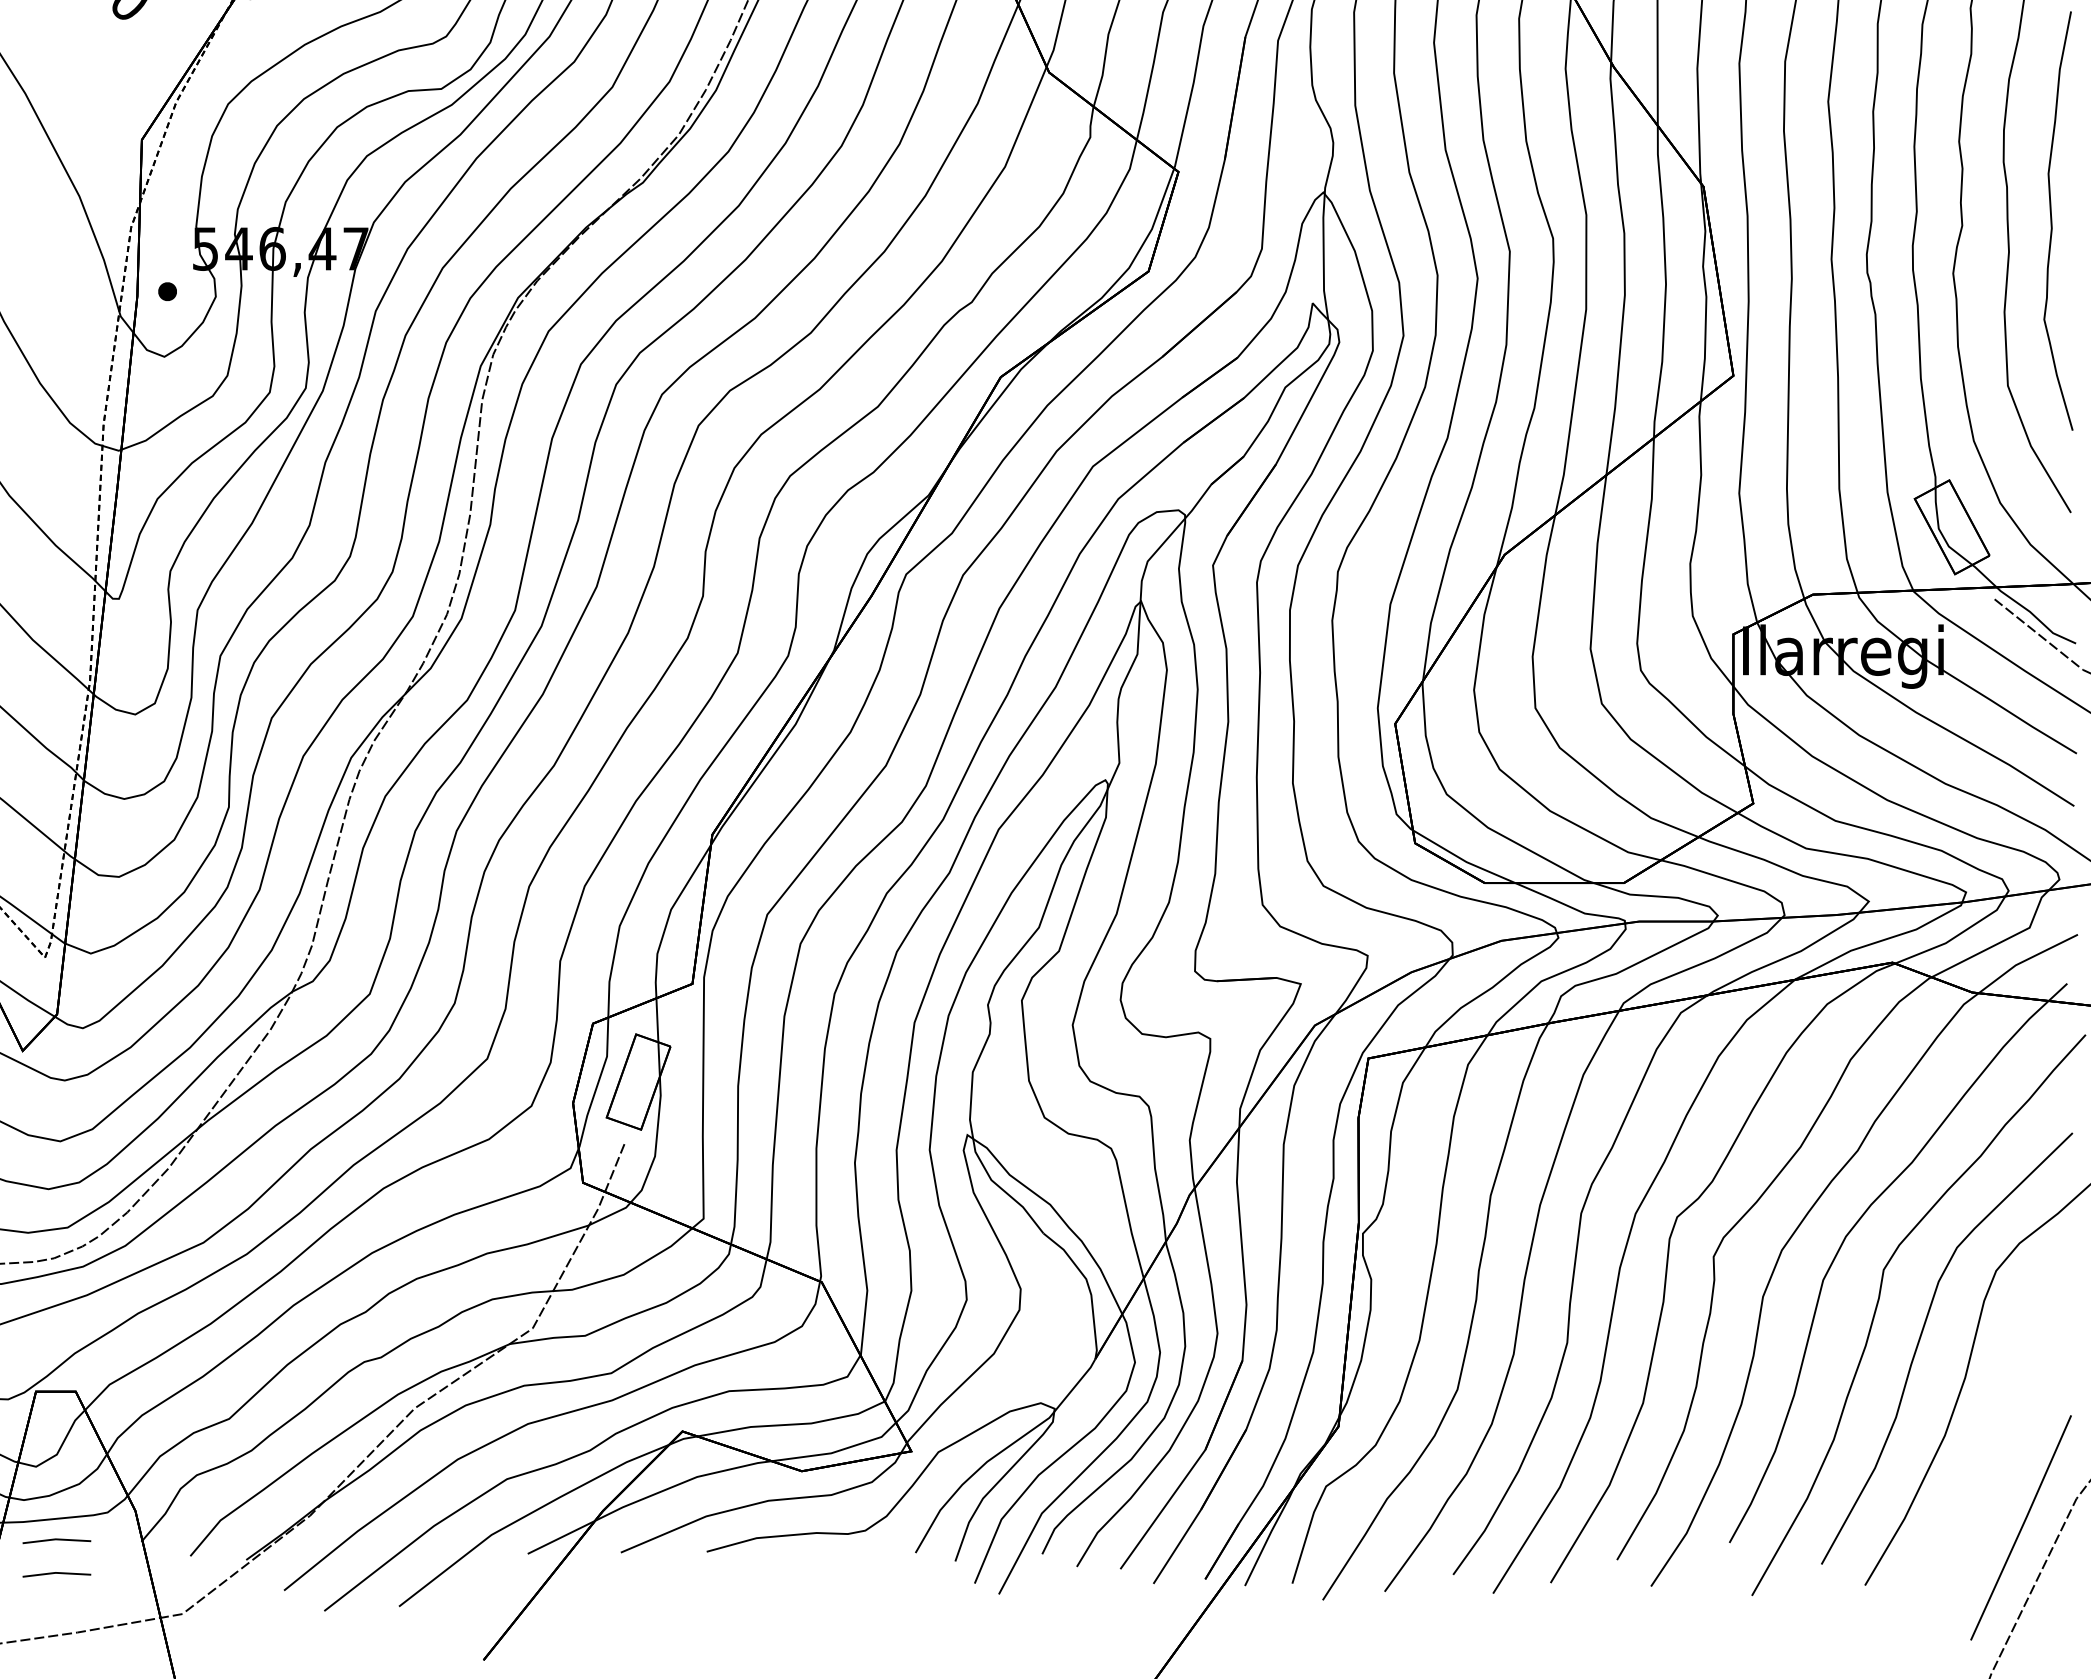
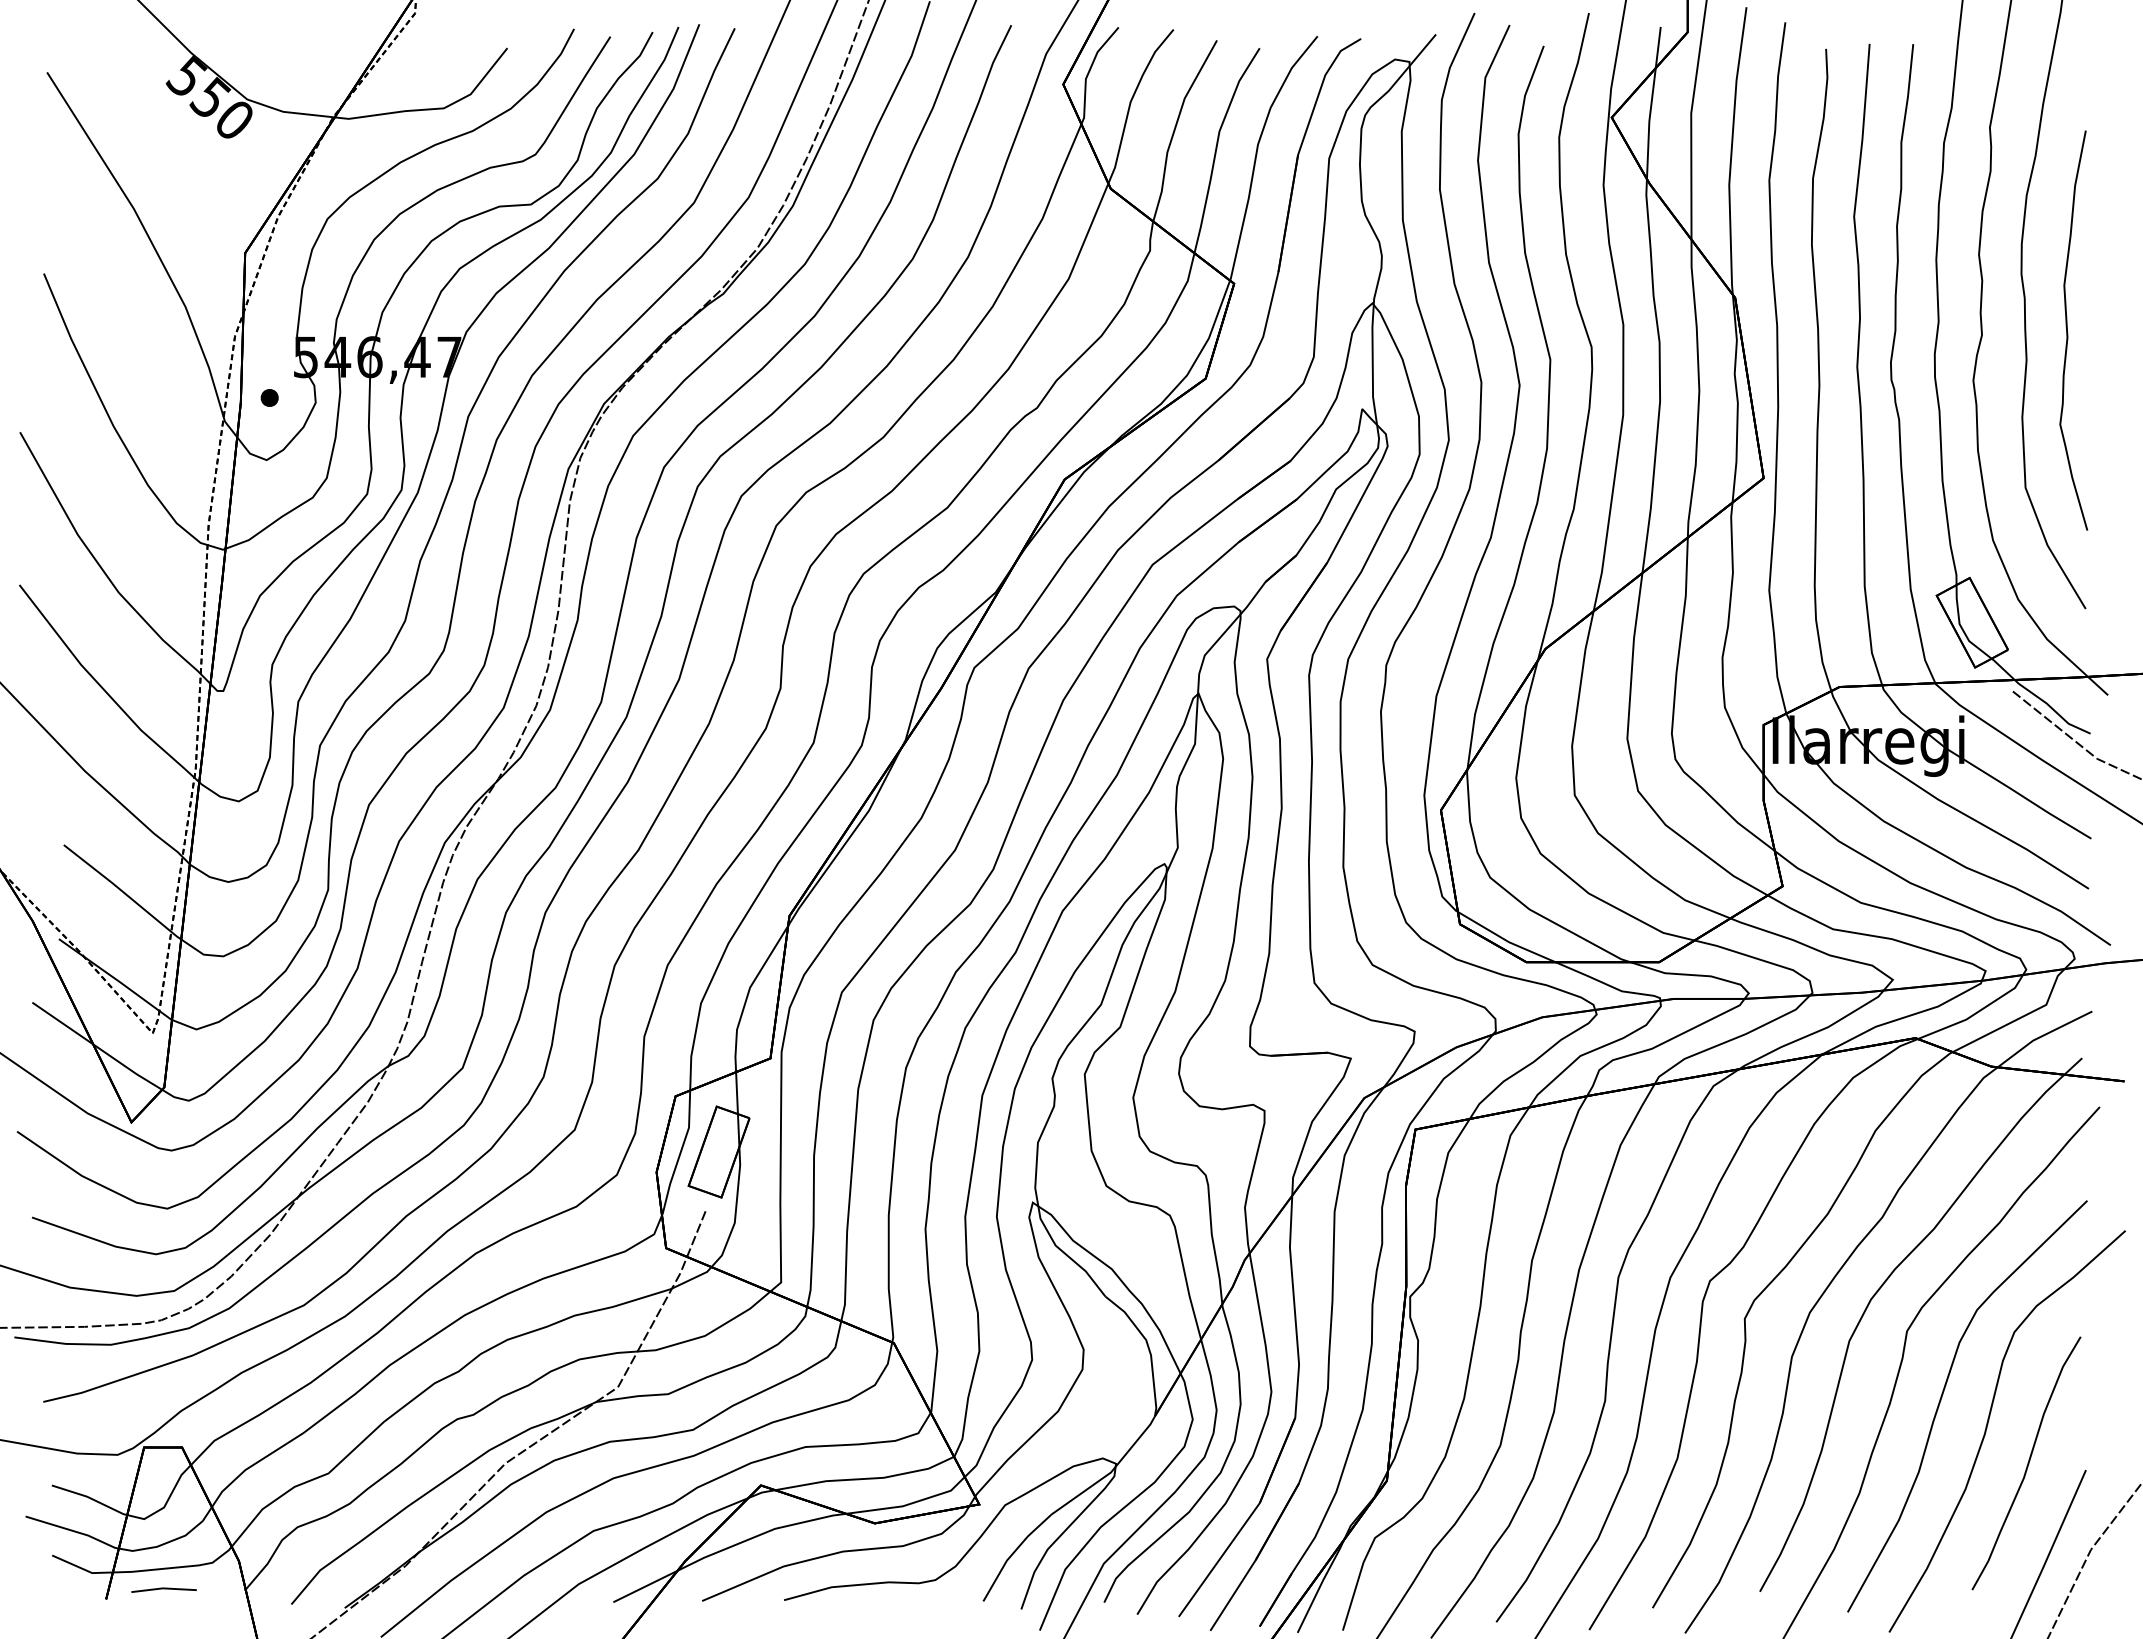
curve: (2009, 1408) -> (2027, 1463), added
line: (56, 1574) -> (163, 1621), removed

